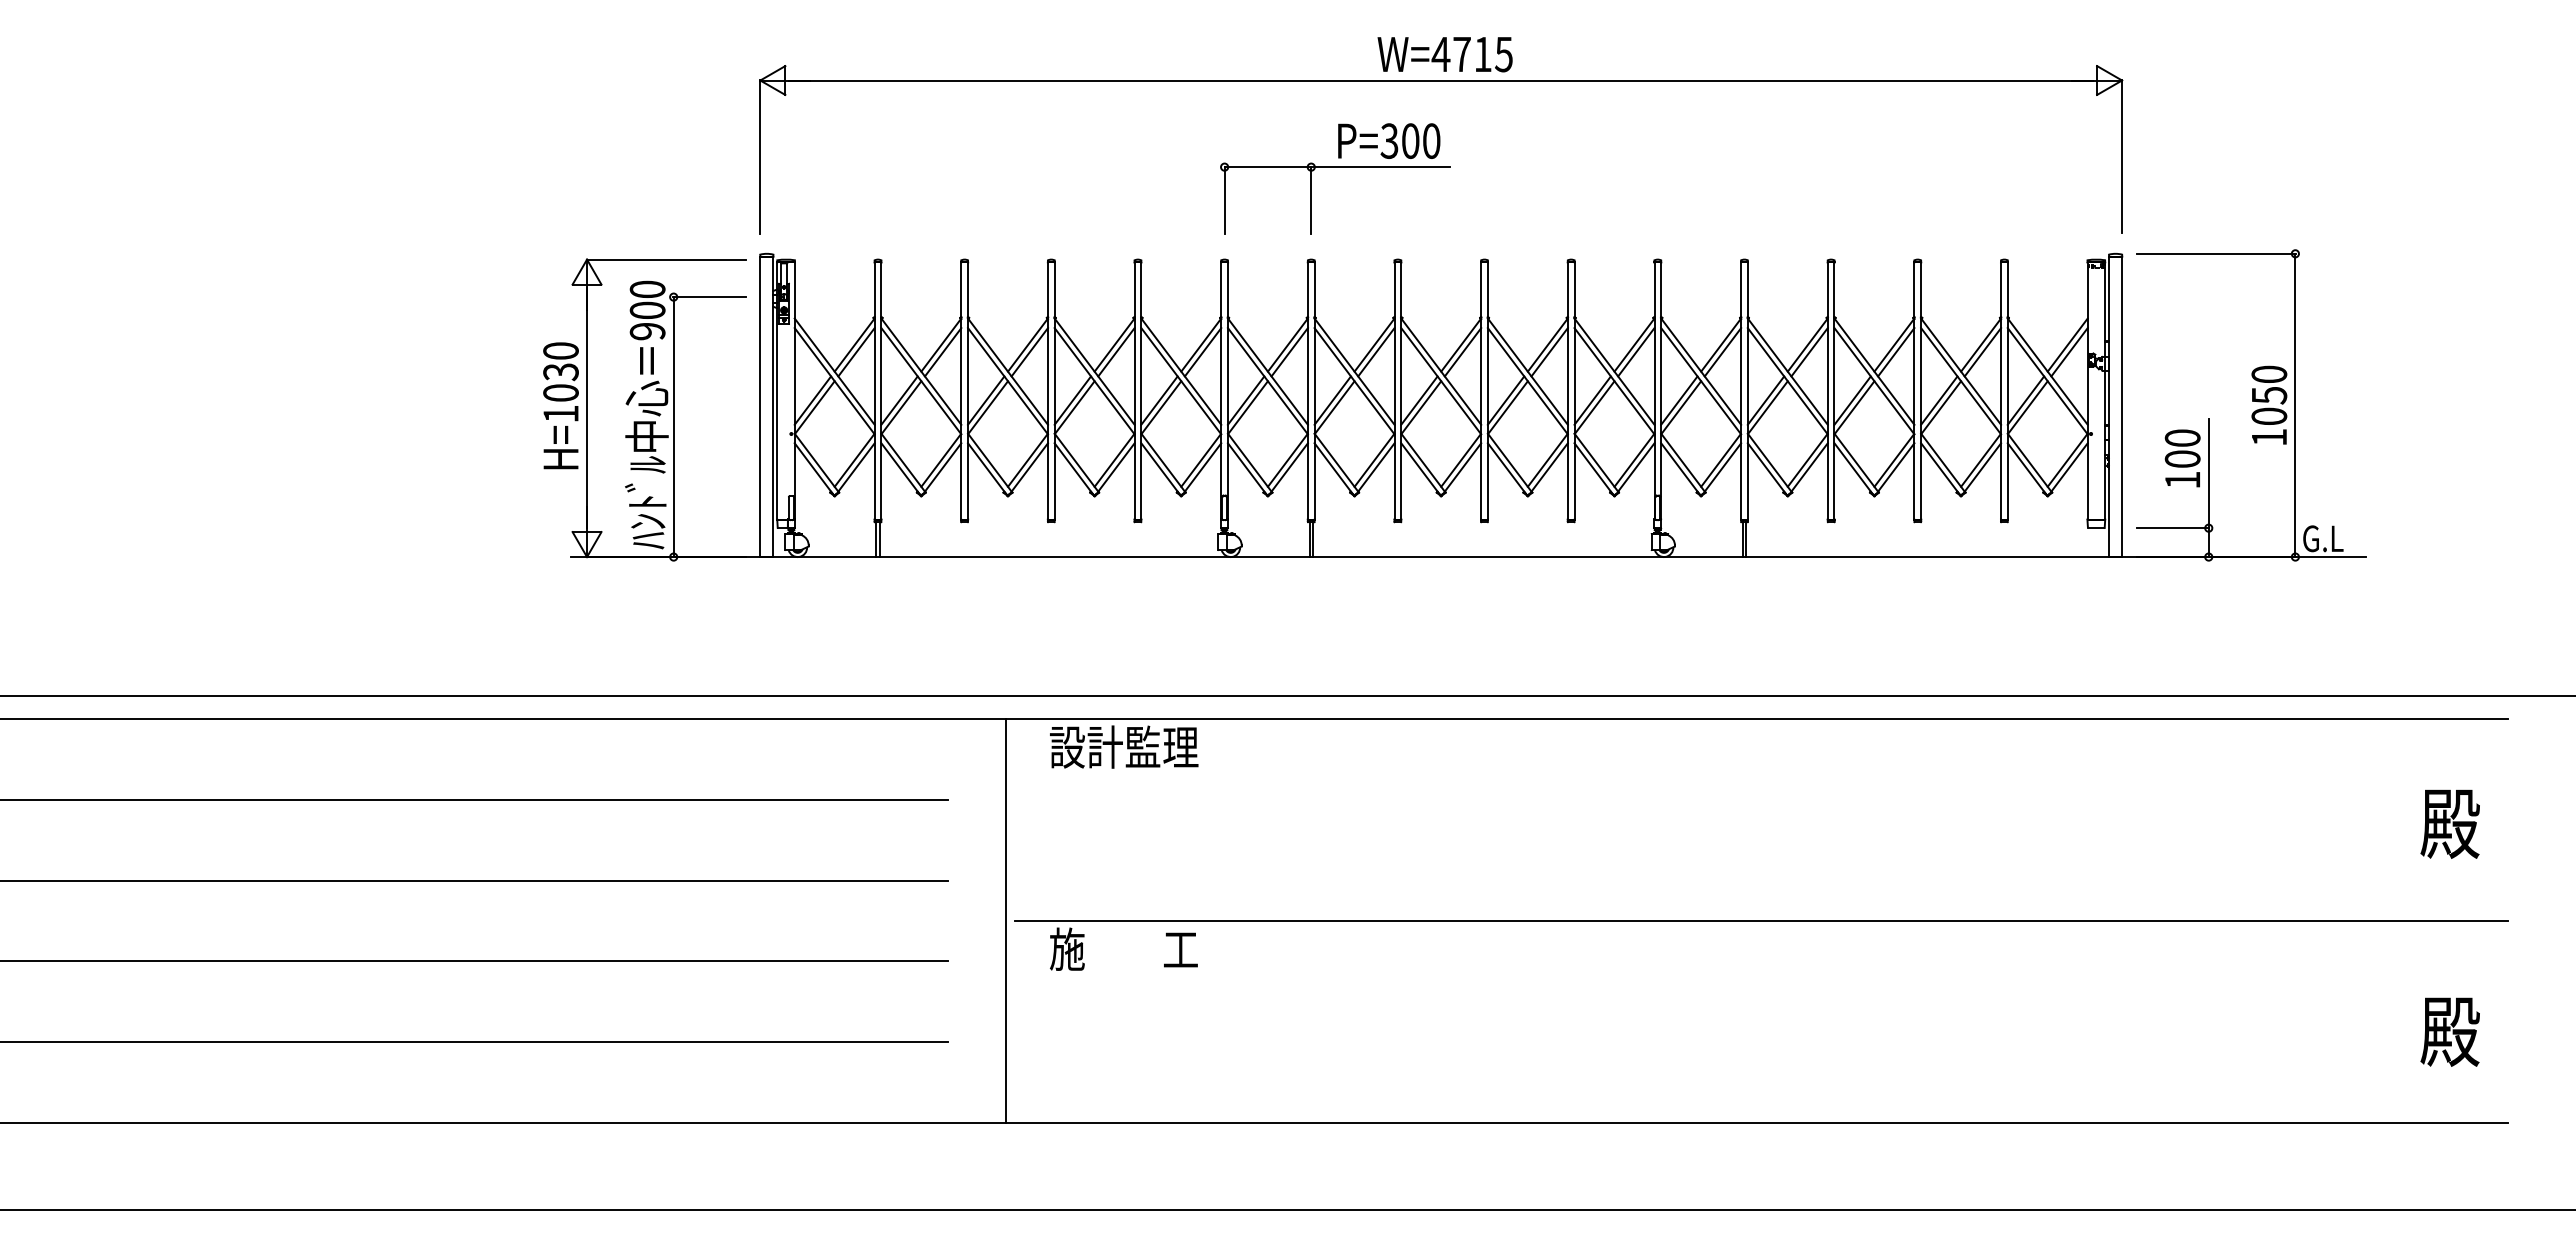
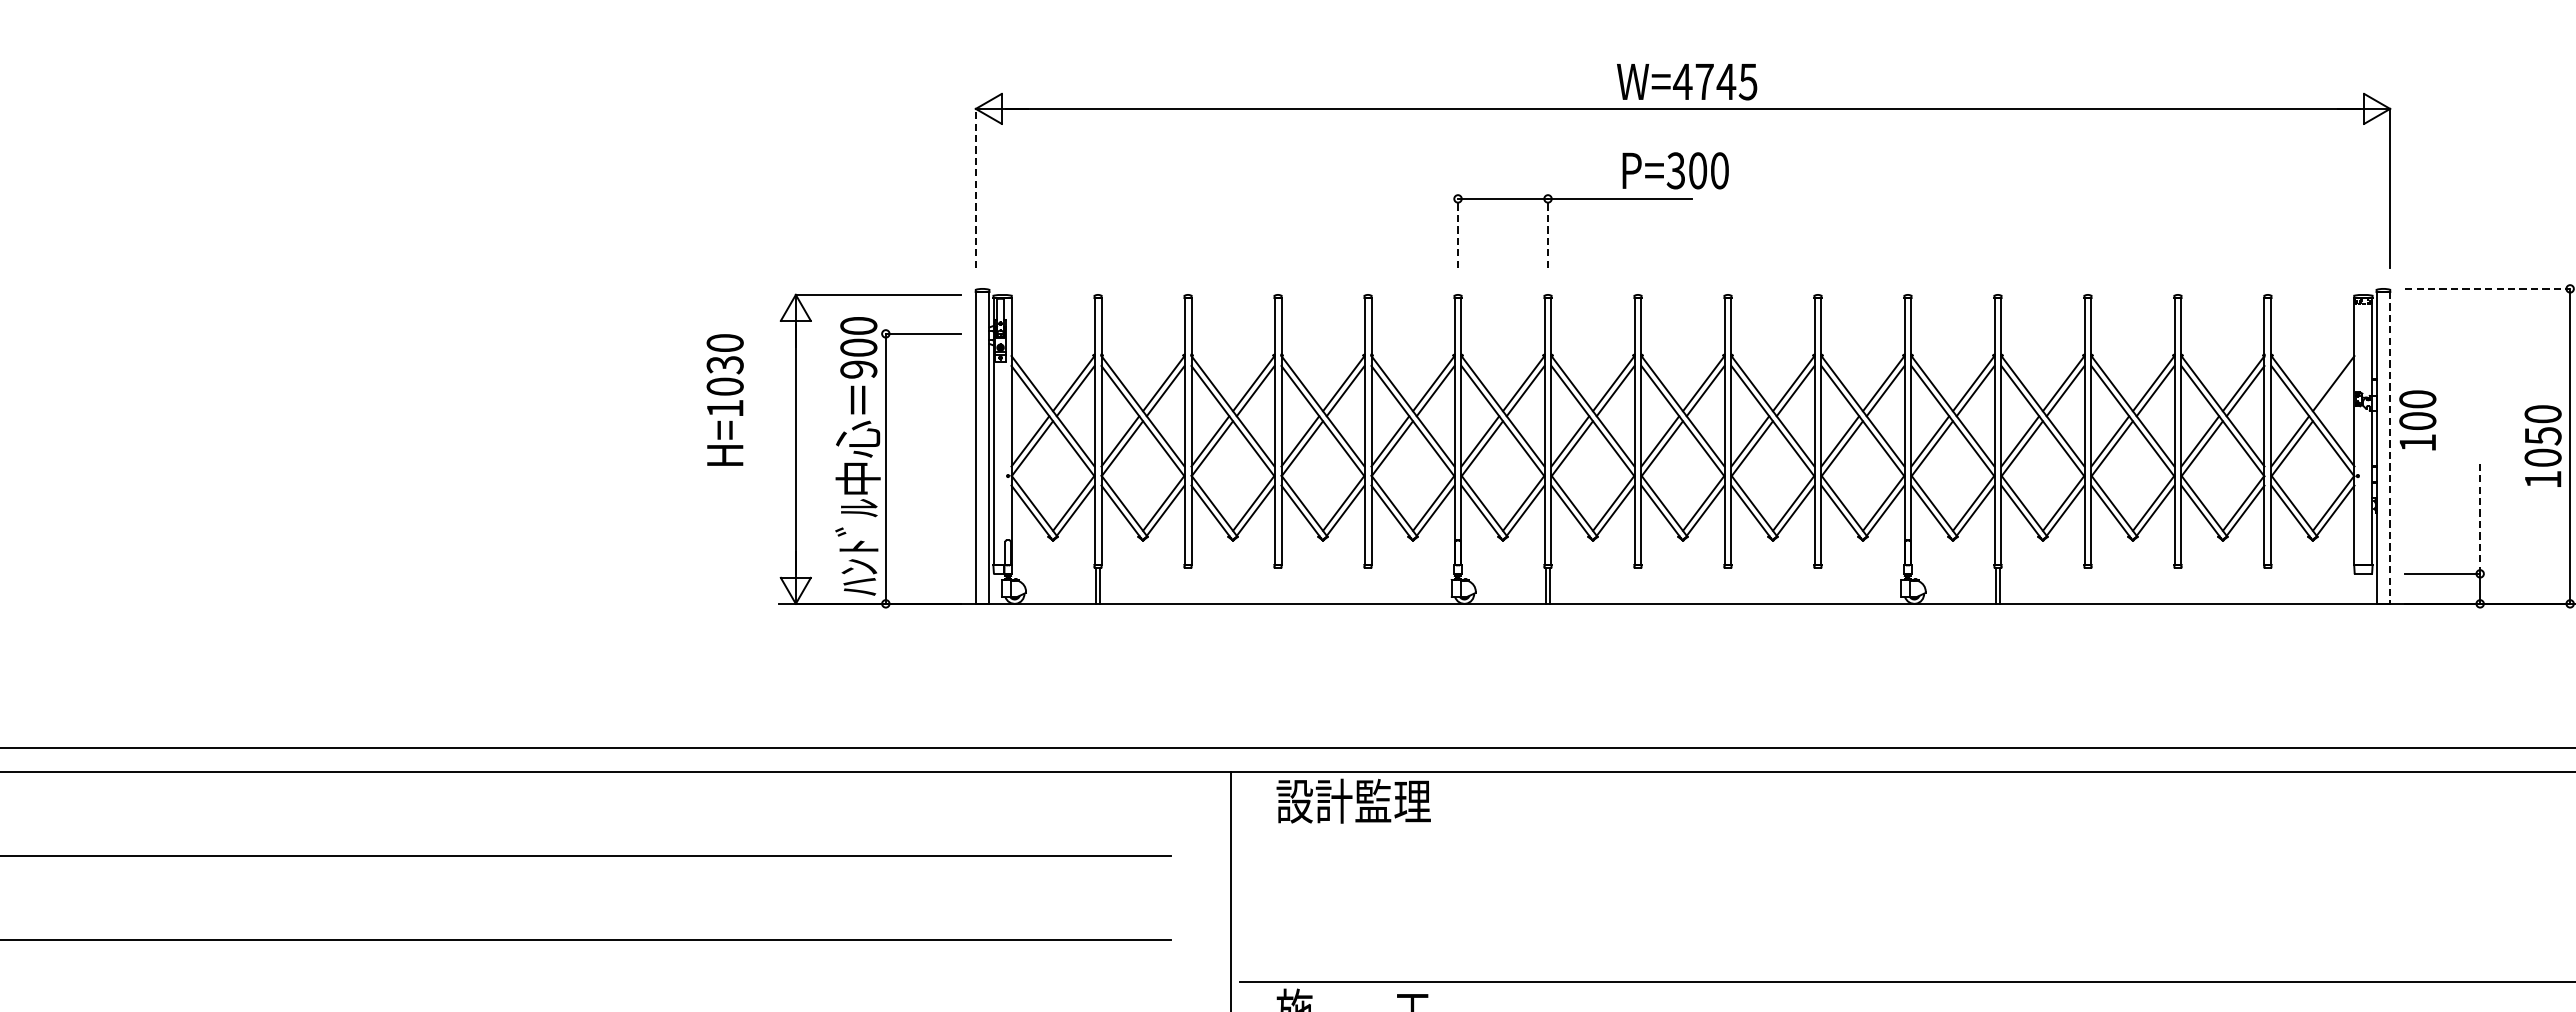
text: (1482, 54) -> (1725, 81), W=4715 -> W=4745
text: (1389, 140) -> (1676, 170), moved
line: (760, 156) -> (976, 187), solid -> dashed
line: (1224, 199) -> (1457, 232), solid -> dashed
line: (1311, 199) -> (1548, 232), solid -> dashed
line: (2216, 253) -> (2488, 288), solid -> dashed
line: (2069, 352) -> (2335, 391), removed
text: (560, 405) -> (724, 399), moved
line: (2122, 407) -> (2390, 448), solid -> dashed
text: (2182, 458) -> (2417, 420), moved
line: (2208, 473) -> (2479, 517), solid -> dashed

